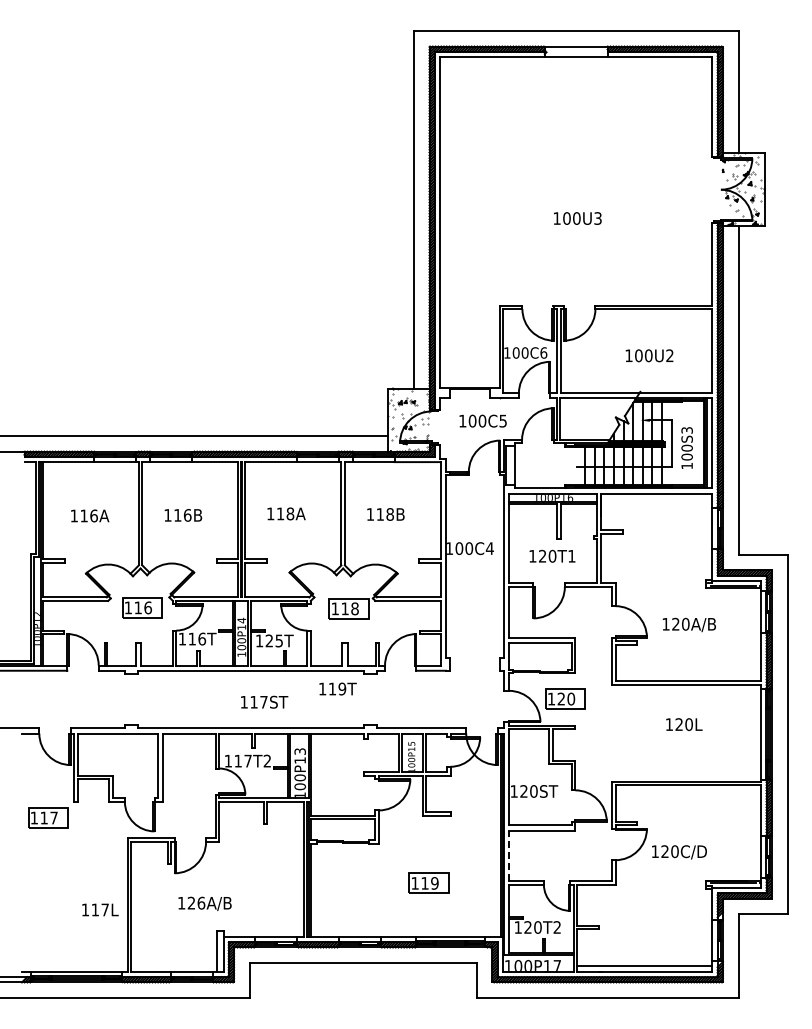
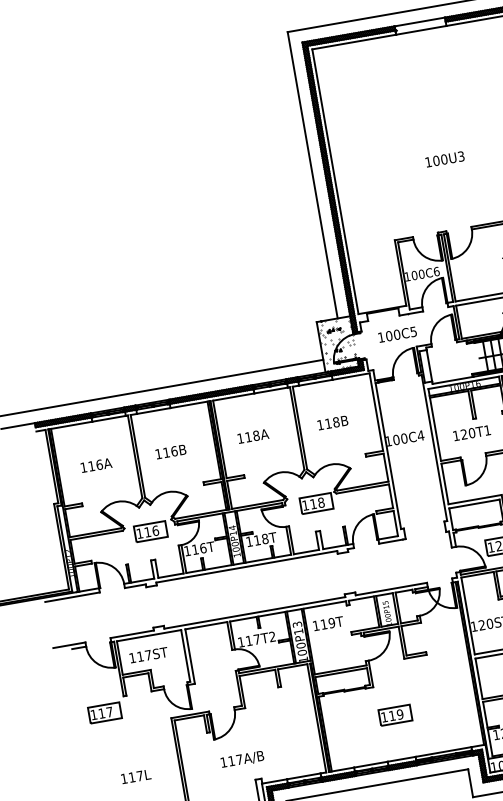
text: (274, 640) -> (261, 539), 125T -> 118T
text: (337, 688) -> (327, 623), moved
text: (264, 701) -> (148, 654), moved
line: (509, 855) -> (479, 678), dashed -> solid
part: (428, 882) -> (395, 714), moved
text: (196, 902) -> (235, 759), 126A/B -> 117A/B
text: (100, 909) -> (136, 776), moved

